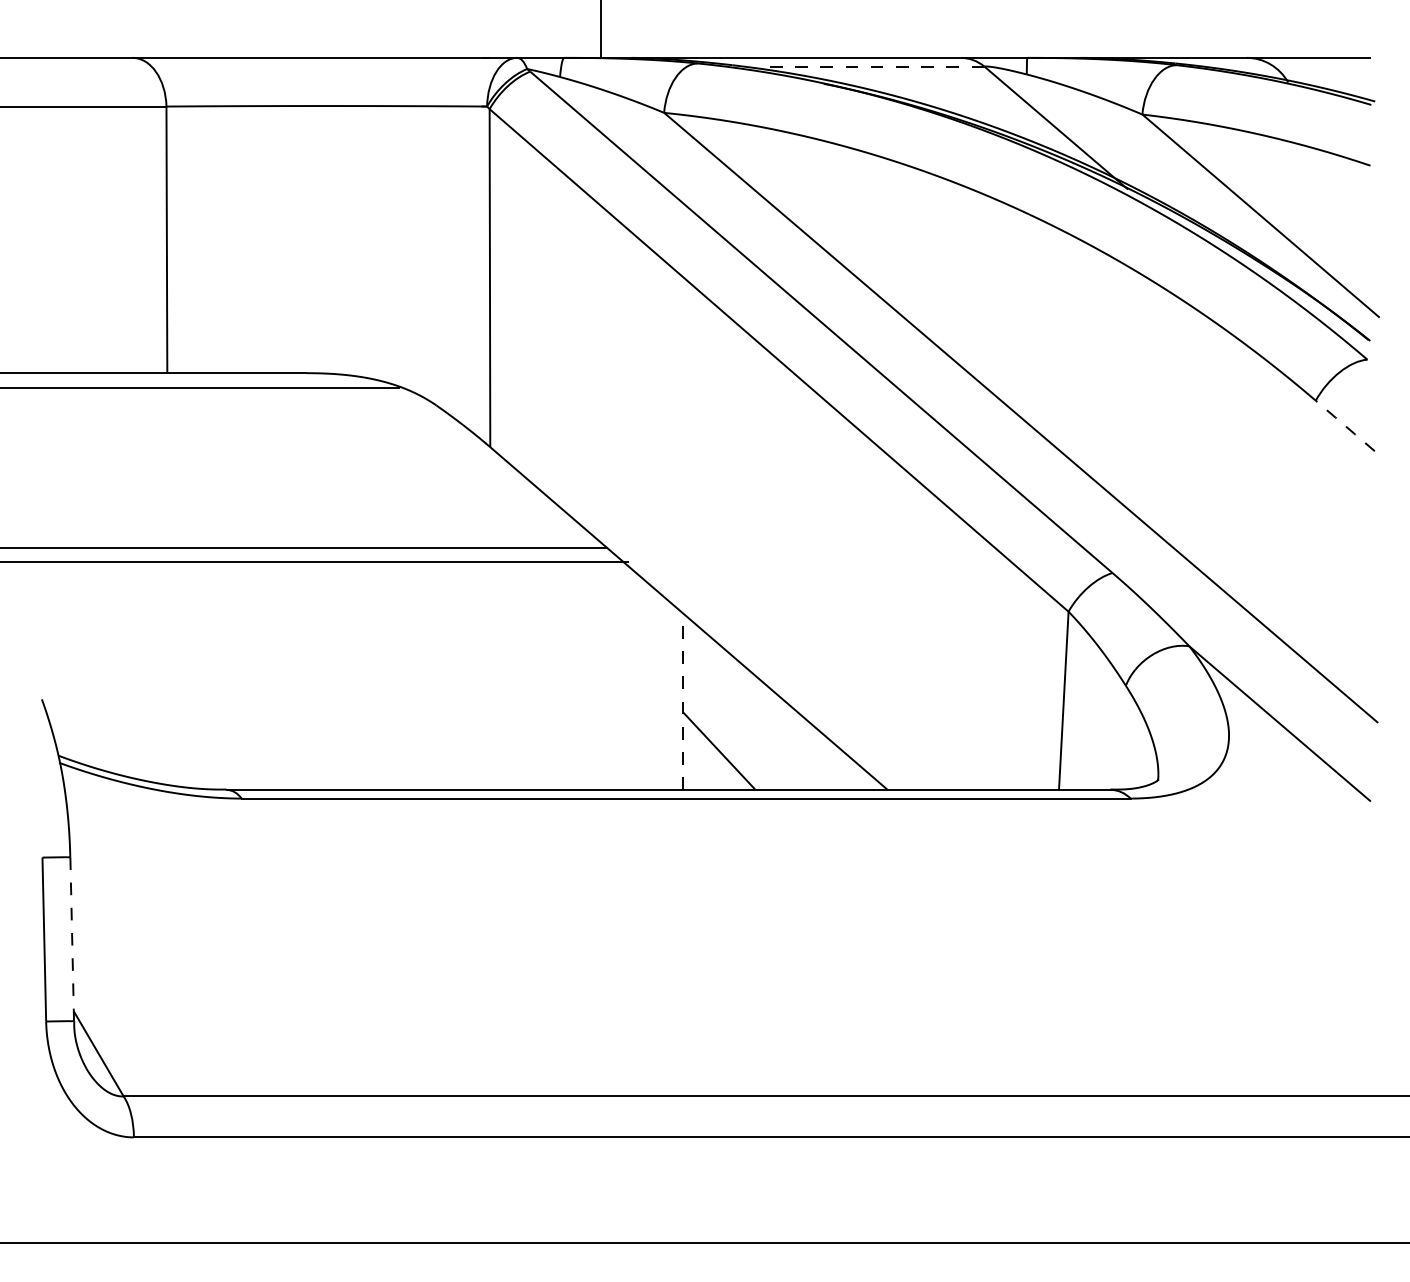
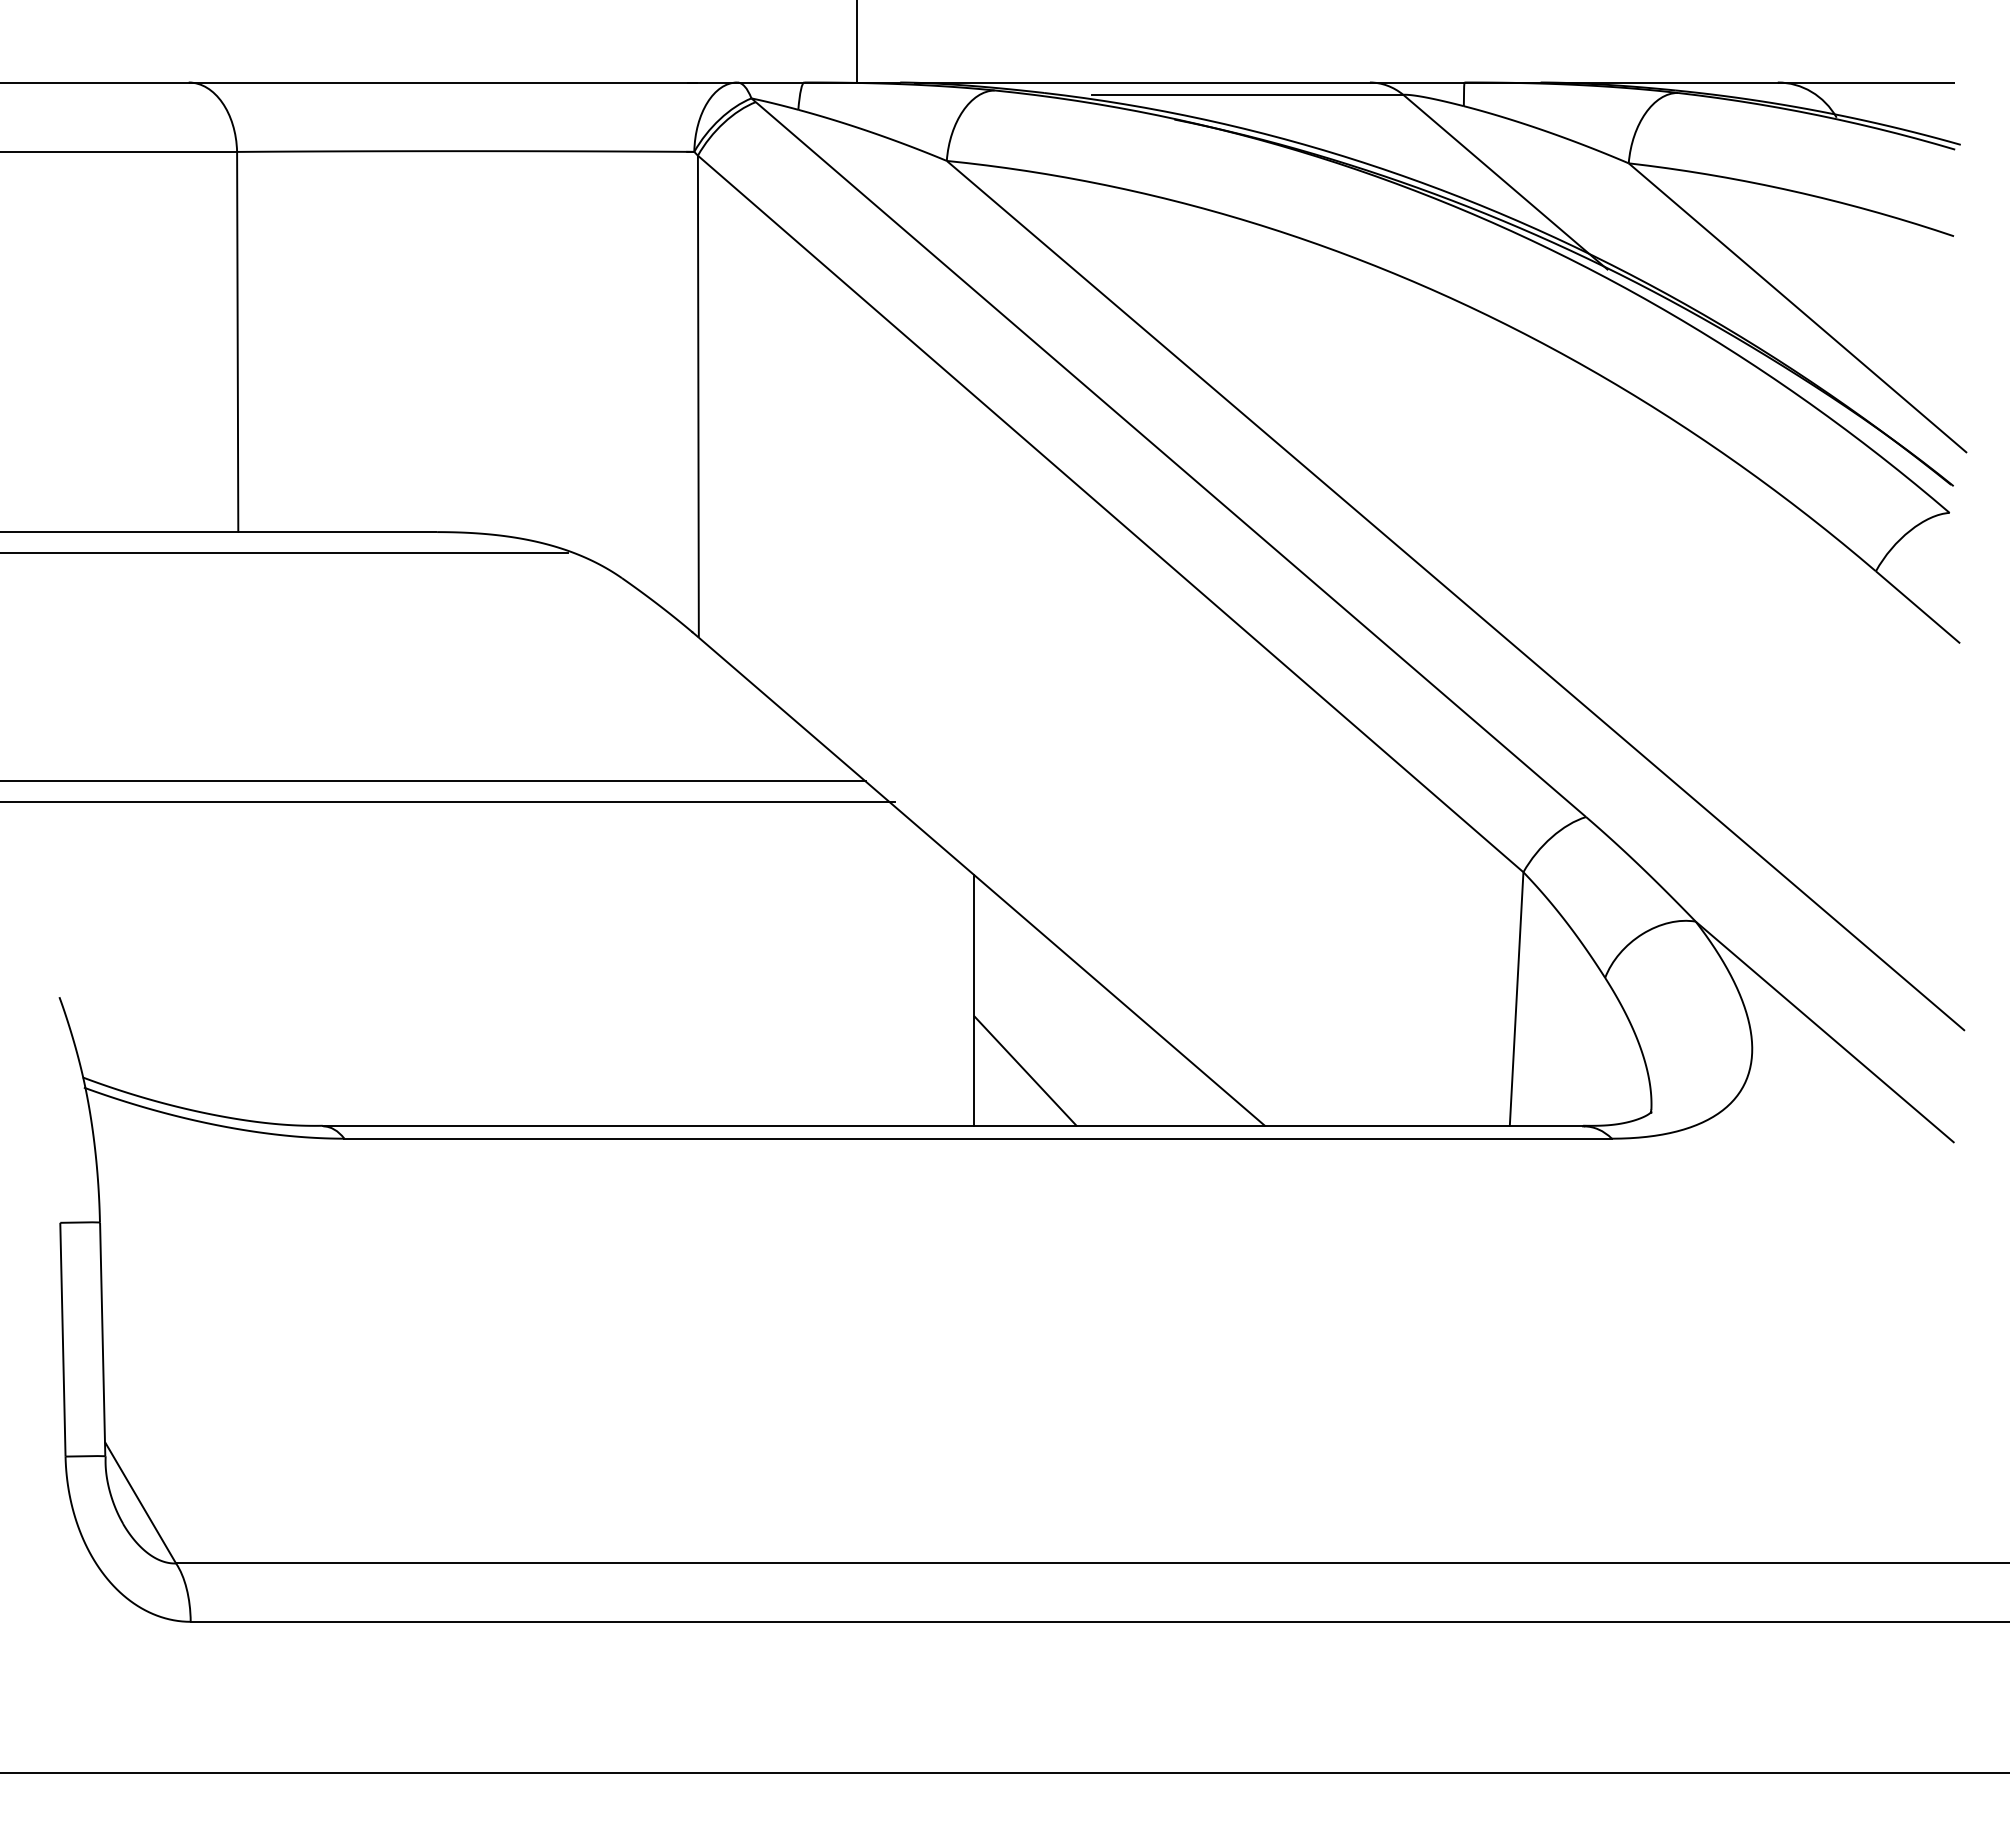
line: (875, 66) -> (1247, 94), dashed -> solid
line: (1344, 426) -> (1917, 607), dashed -> solid
line: (682, 701) -> (973, 1000), dashed -> solid
line: (72, 939) -> (102, 1339), dashed -> solid

